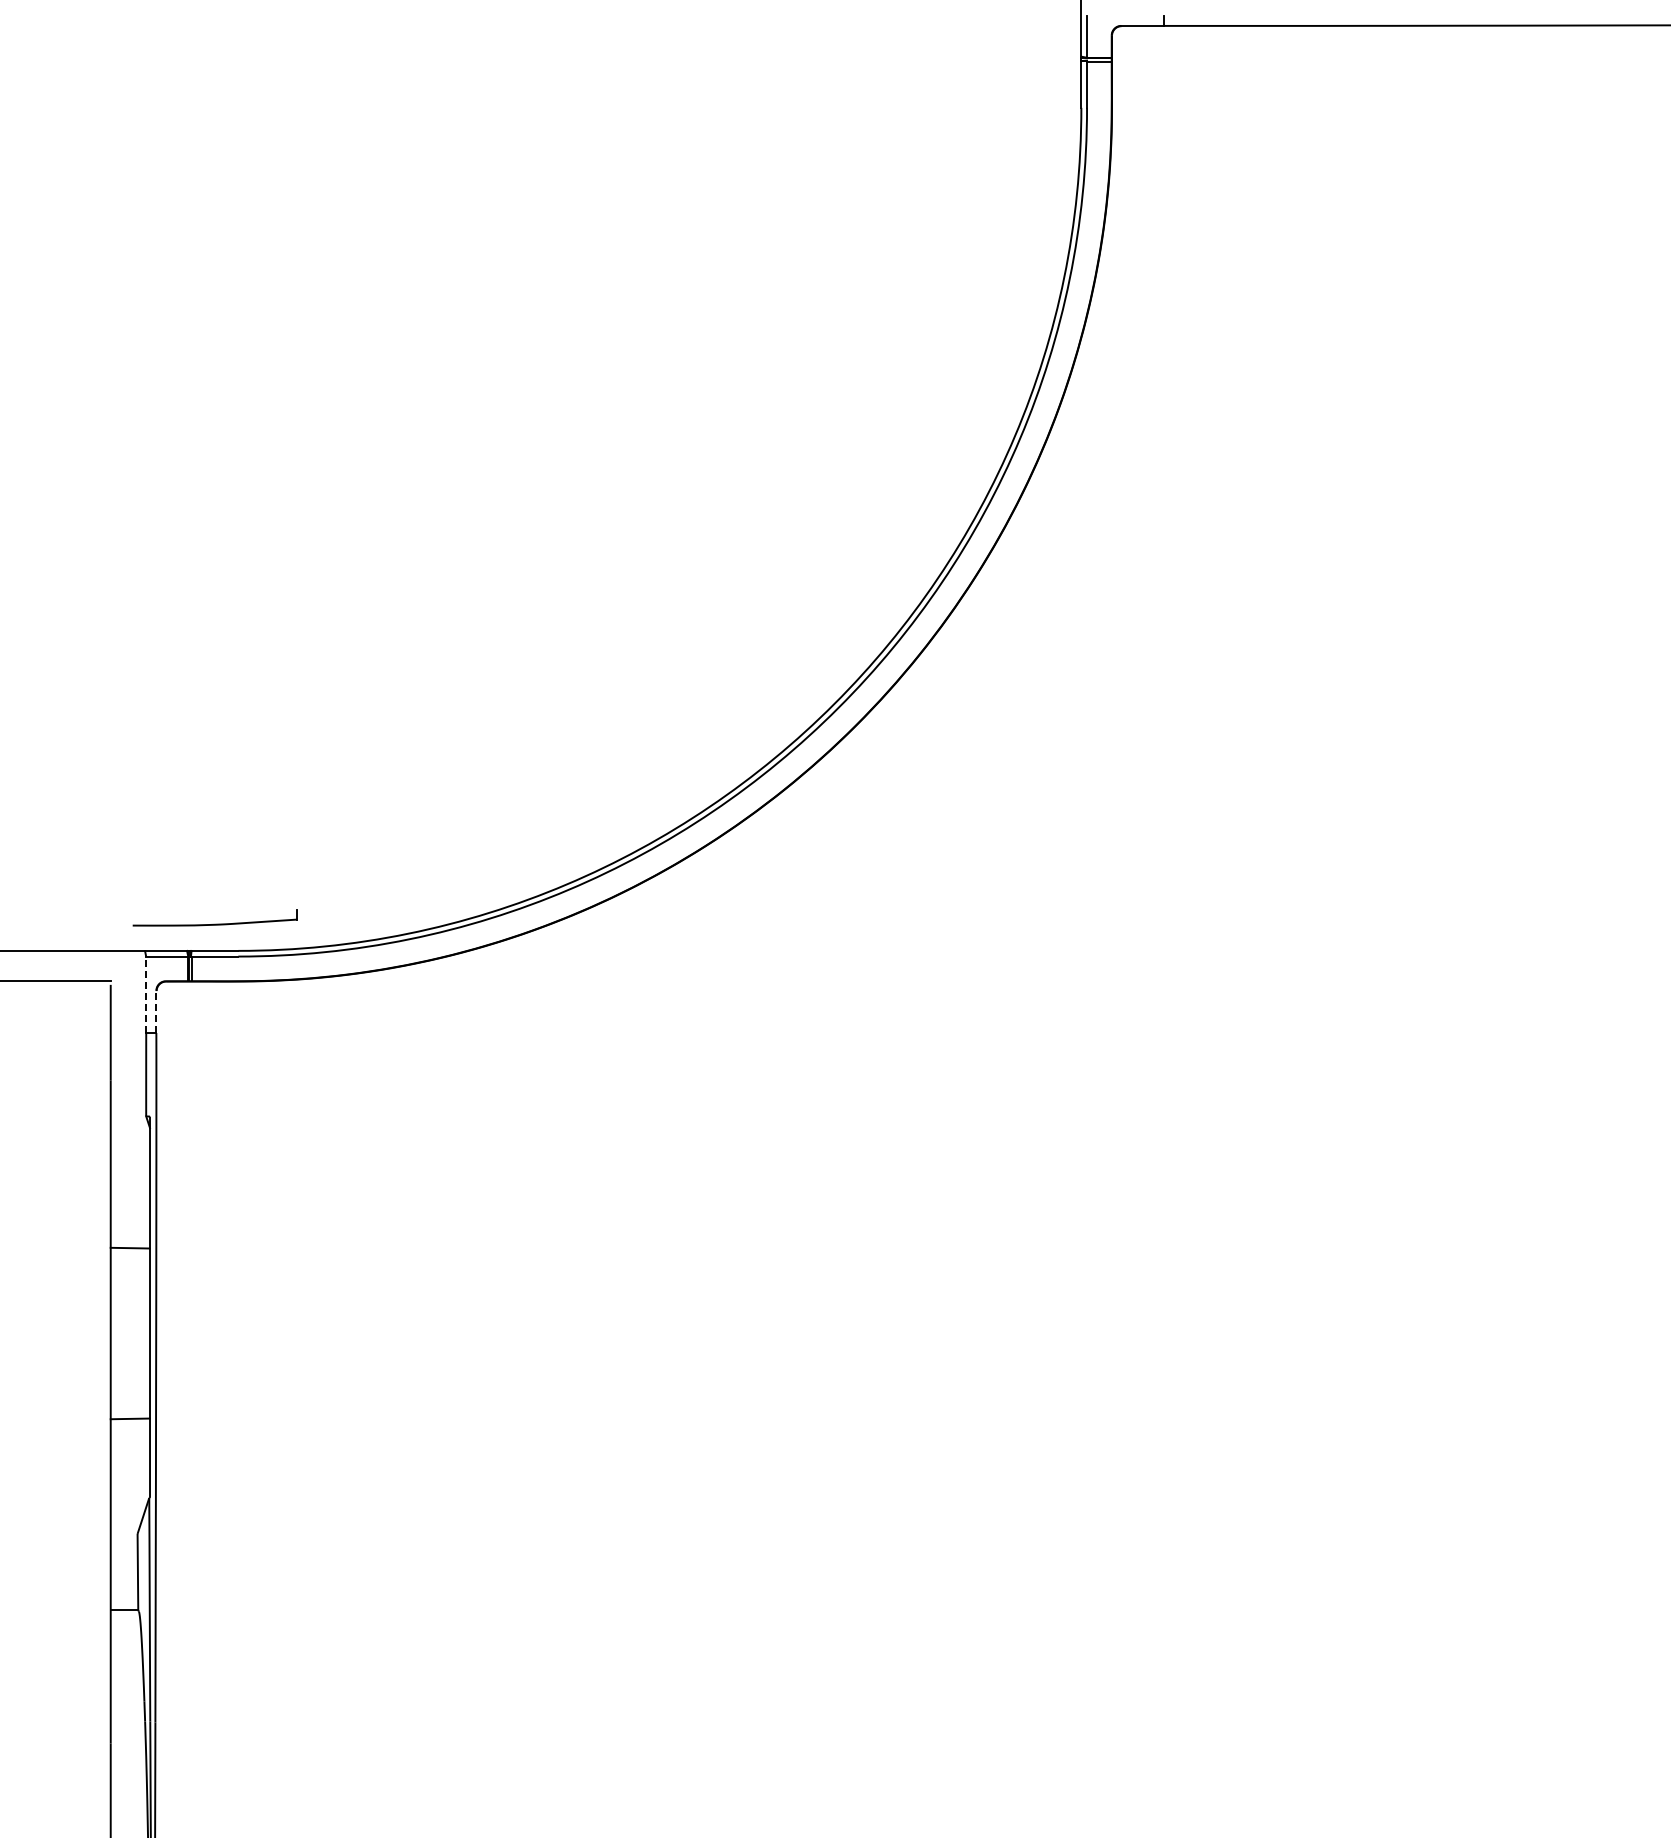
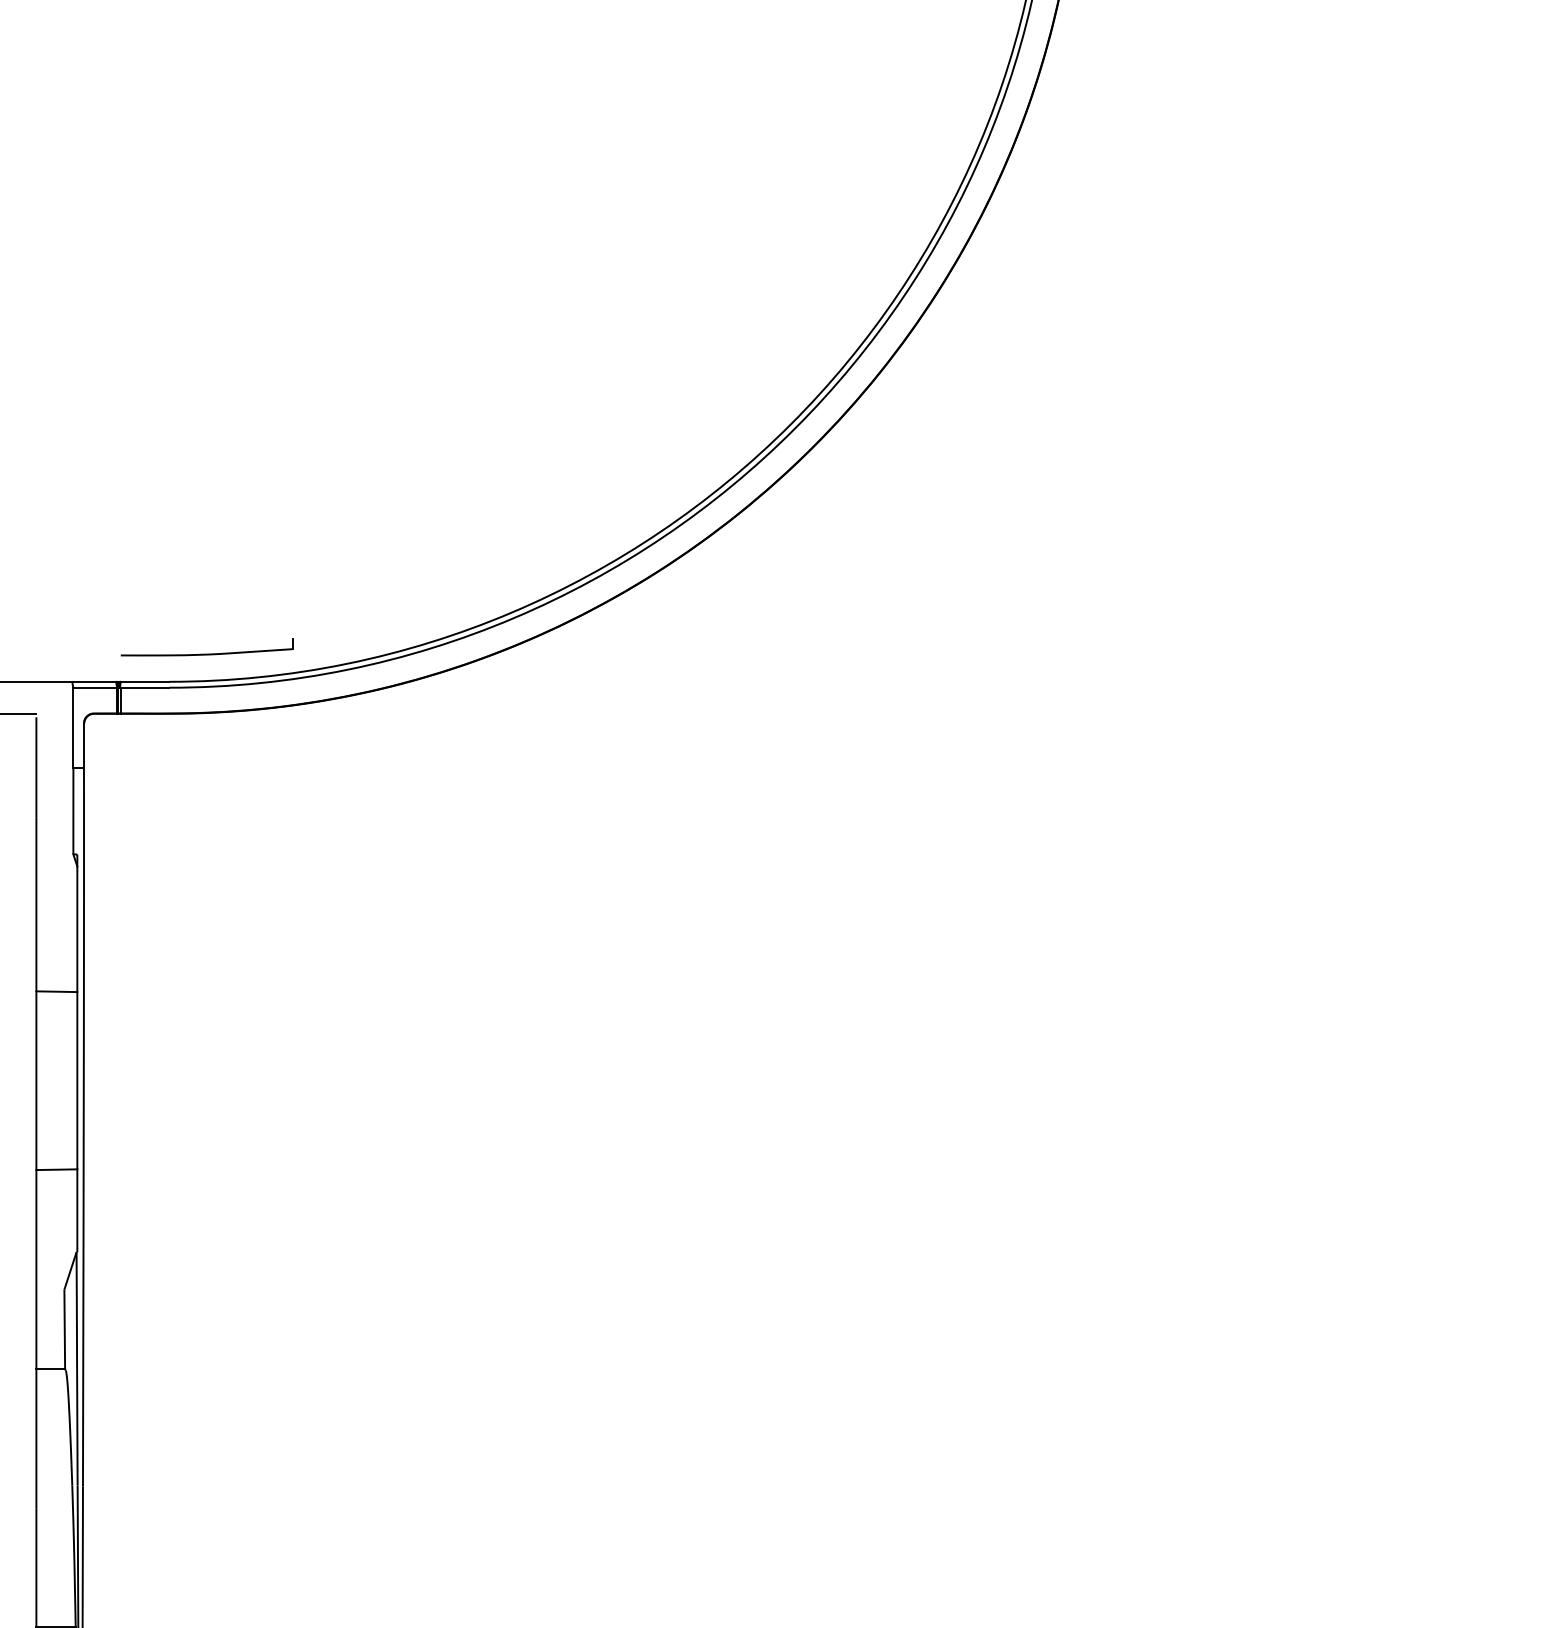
part: (214, 917) -> (206, 647), moved
line: (146, 994) -> (73, 727), dashed -> solid
line: (156, 1011) -> (84, 744), dashed -> solid

